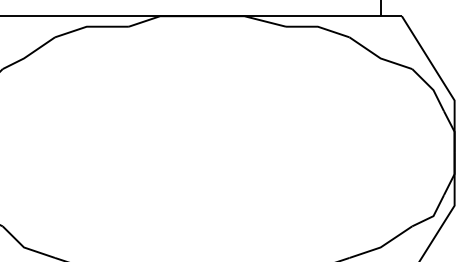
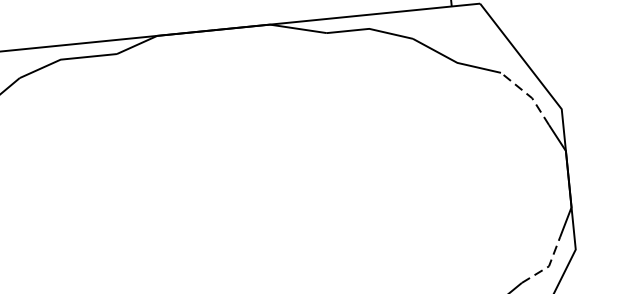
line: (431, 88) -> (529, 96), solid -> dashed
line: (433, 216) -> (549, 266), solid -> dashed

